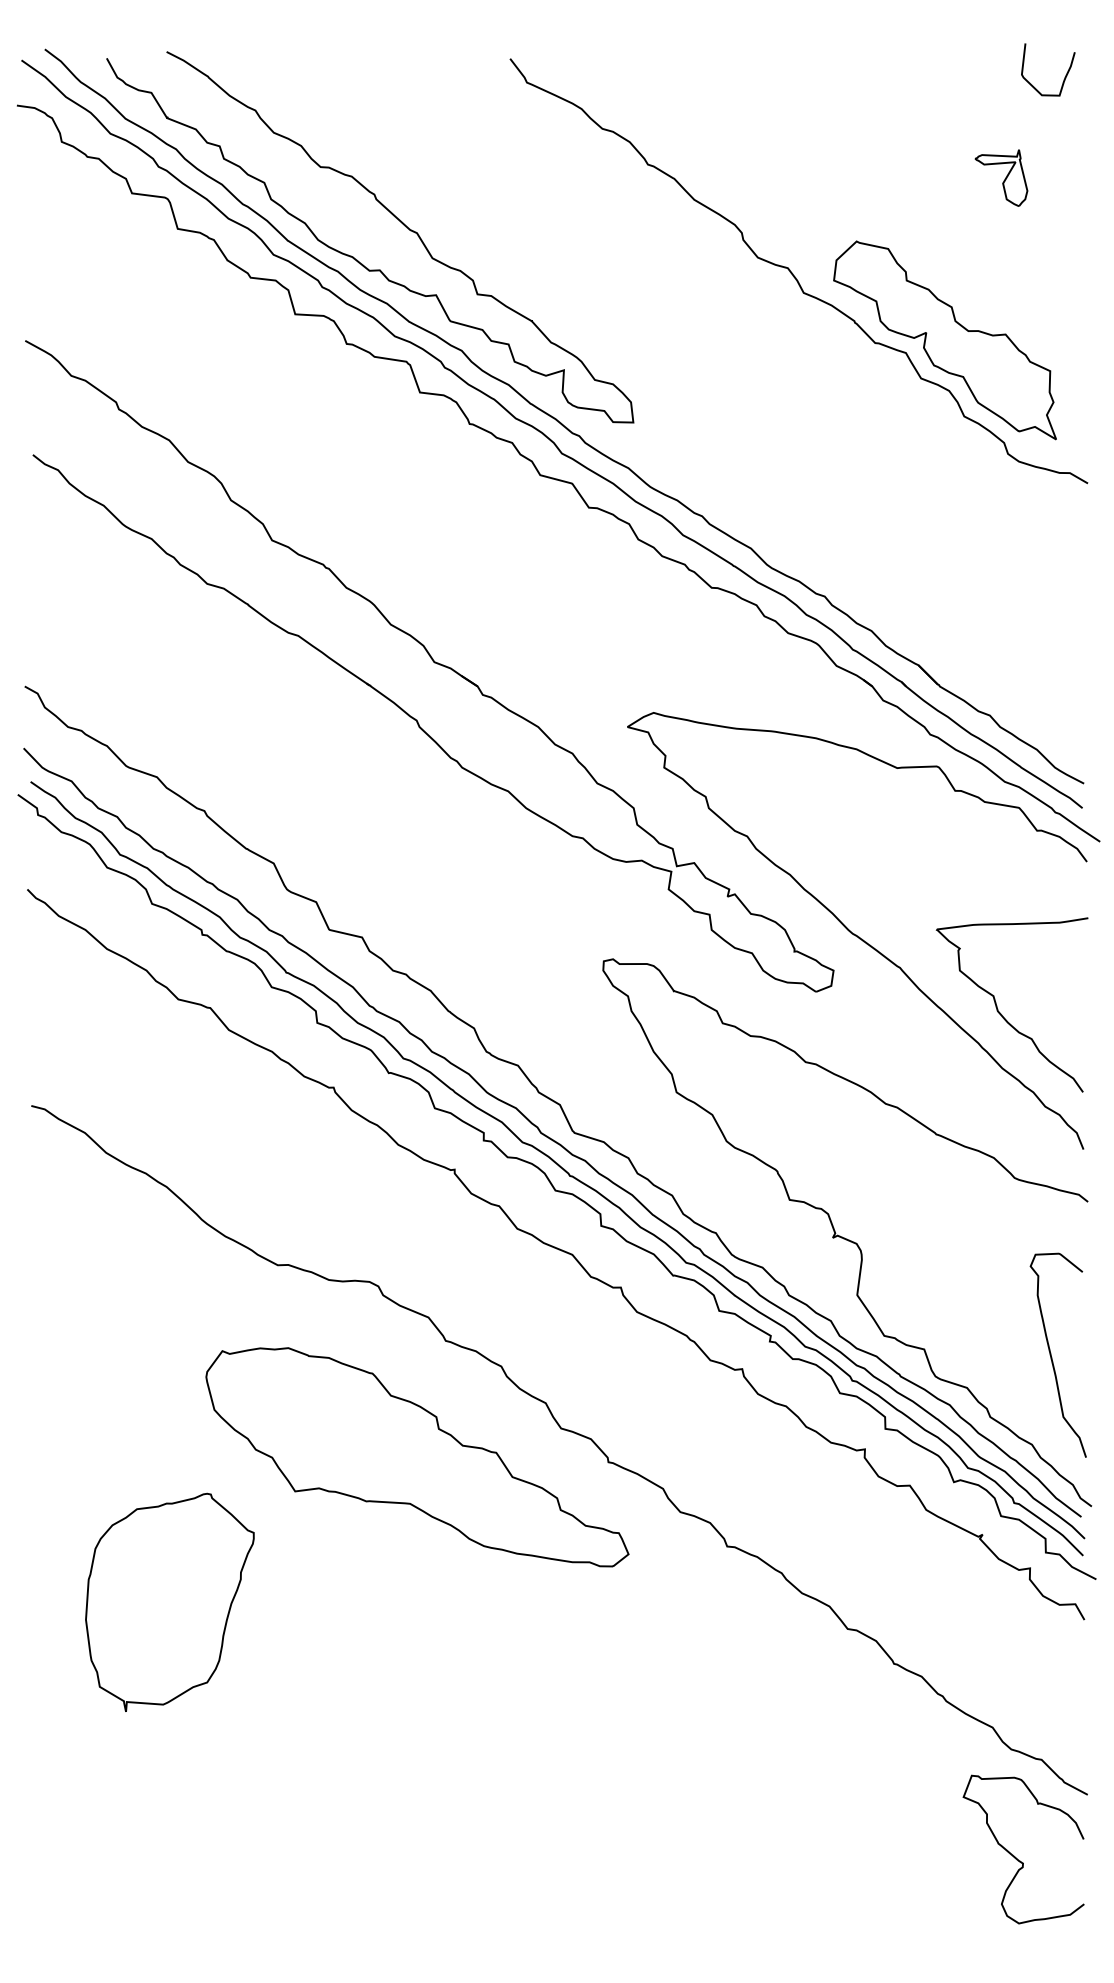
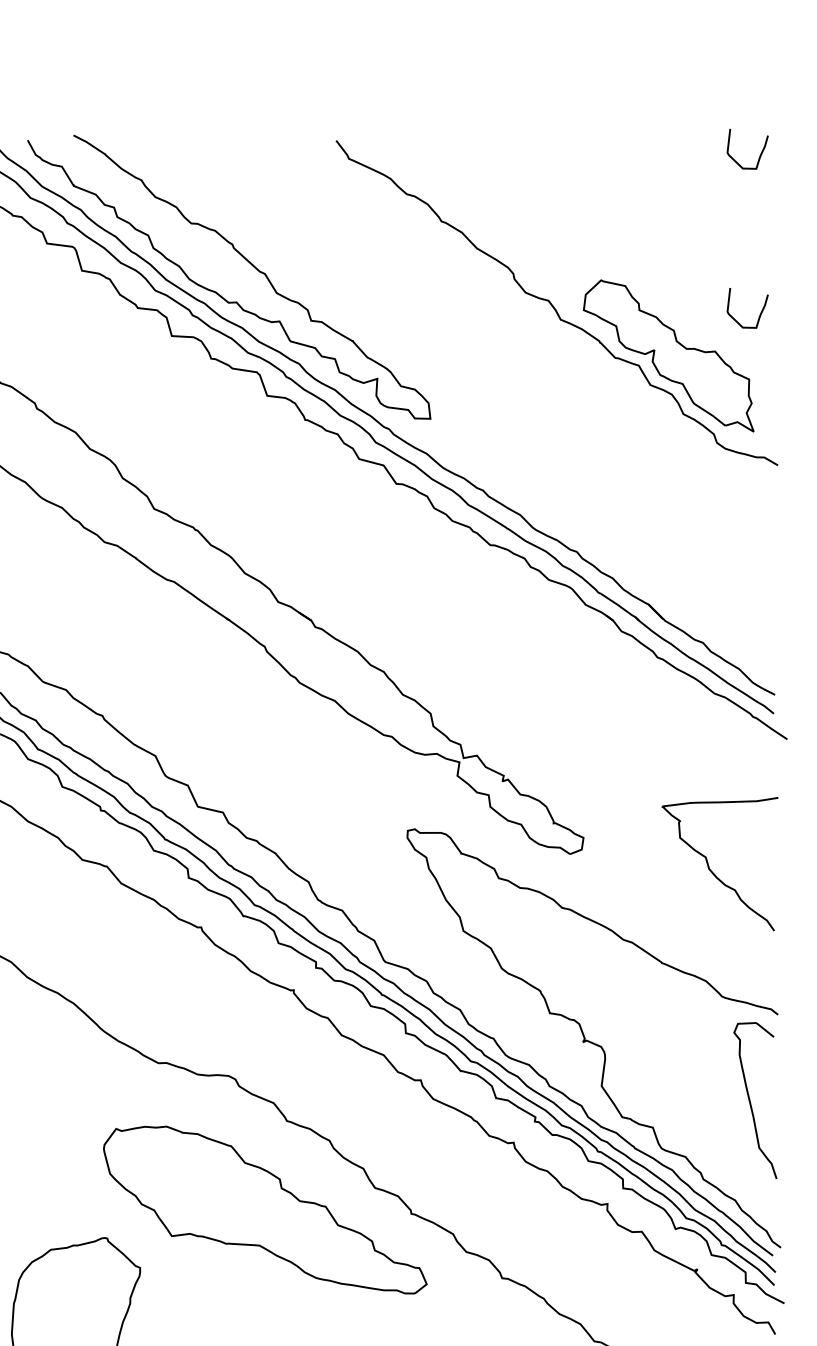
part: (1001, 177) -> (711, 231), removed
curve: (1064, 285) -> (760, 314), added
curve: (856, 934) -> (601, 810), removed
curve: (1052, 1357) -> (750, 1102), moved

